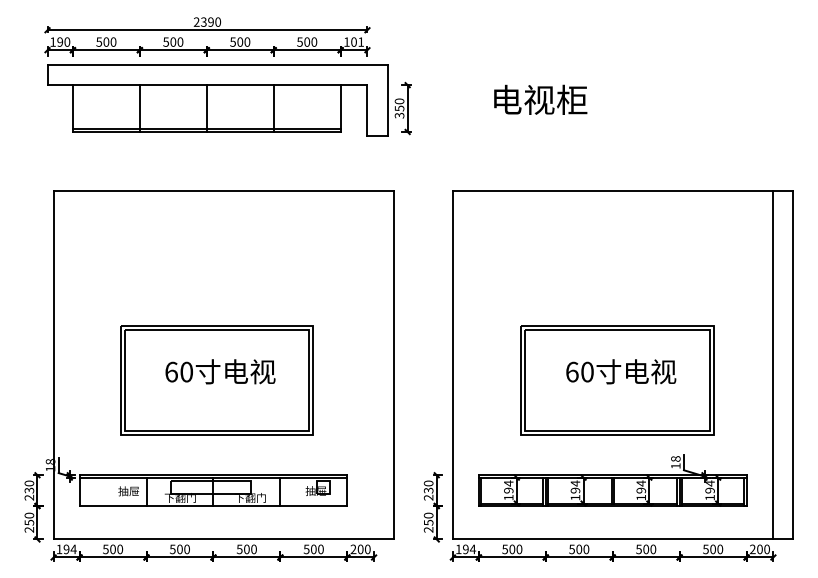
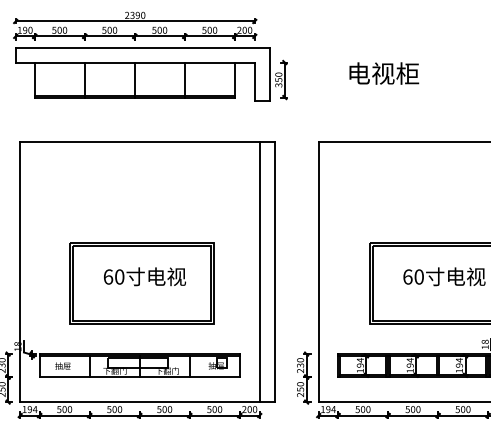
text: (354, 41) -> (245, 29), 101 -> 200
line: (374, 365) -> (260, 272), added
text: (128, 491) -> (62, 366), moved

